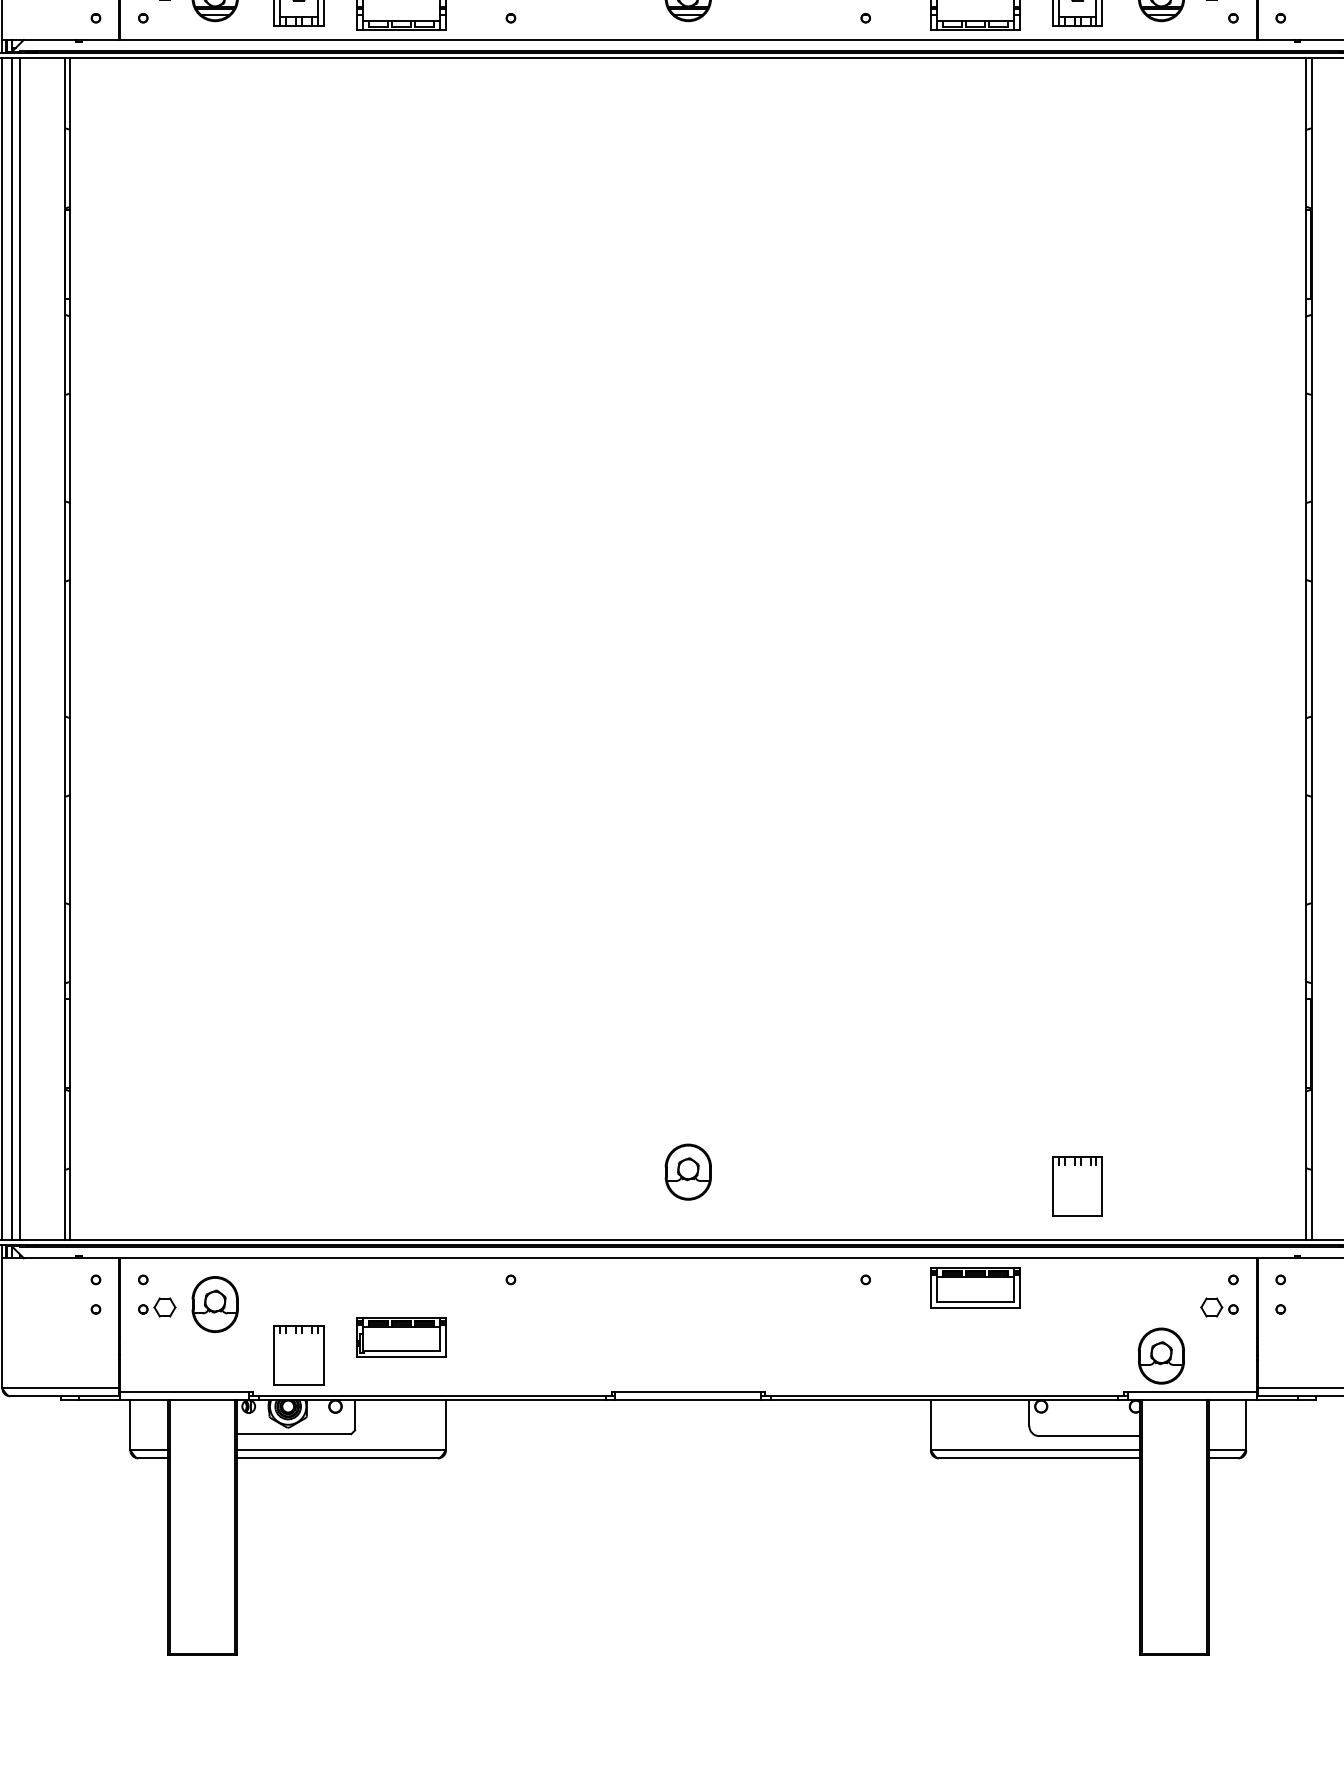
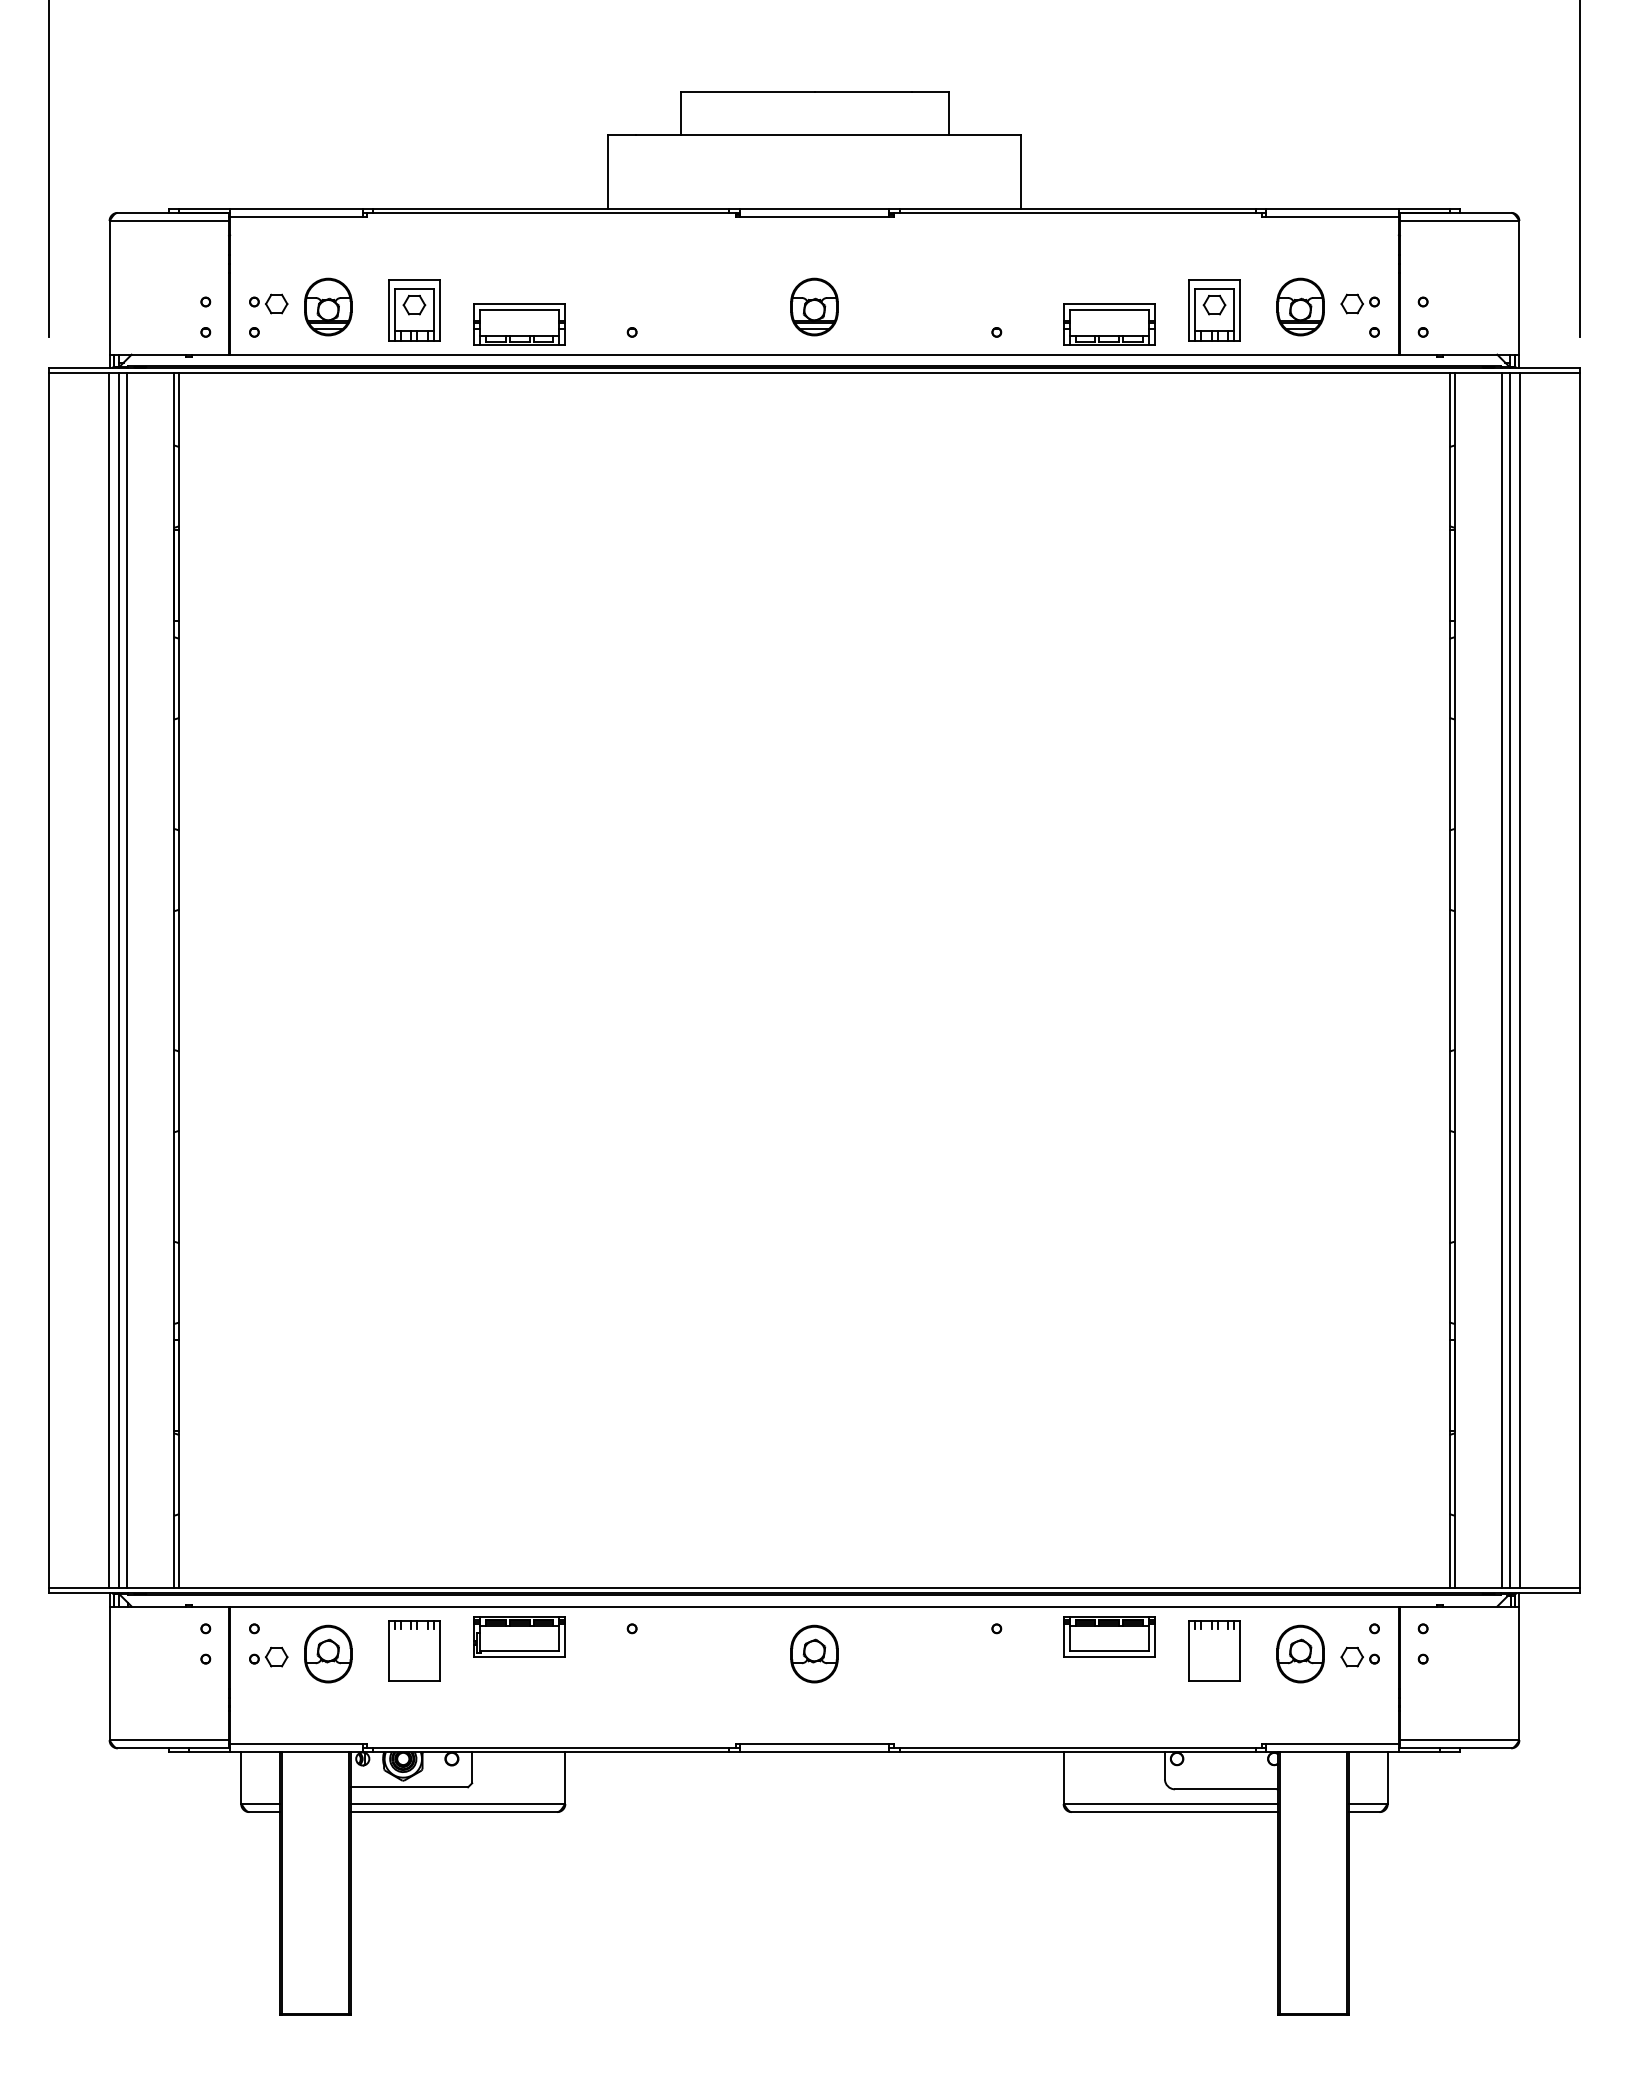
part: (688, 1171) -> (814, 1653), moved
part: (1077, 1186) -> (1214, 1650), moved
part: (401, 1337) -> (519, 1636), moved
part: (299, 1354) -> (414, 1650), moved
part: (1161, 1355) -> (1300, 1653), moved

